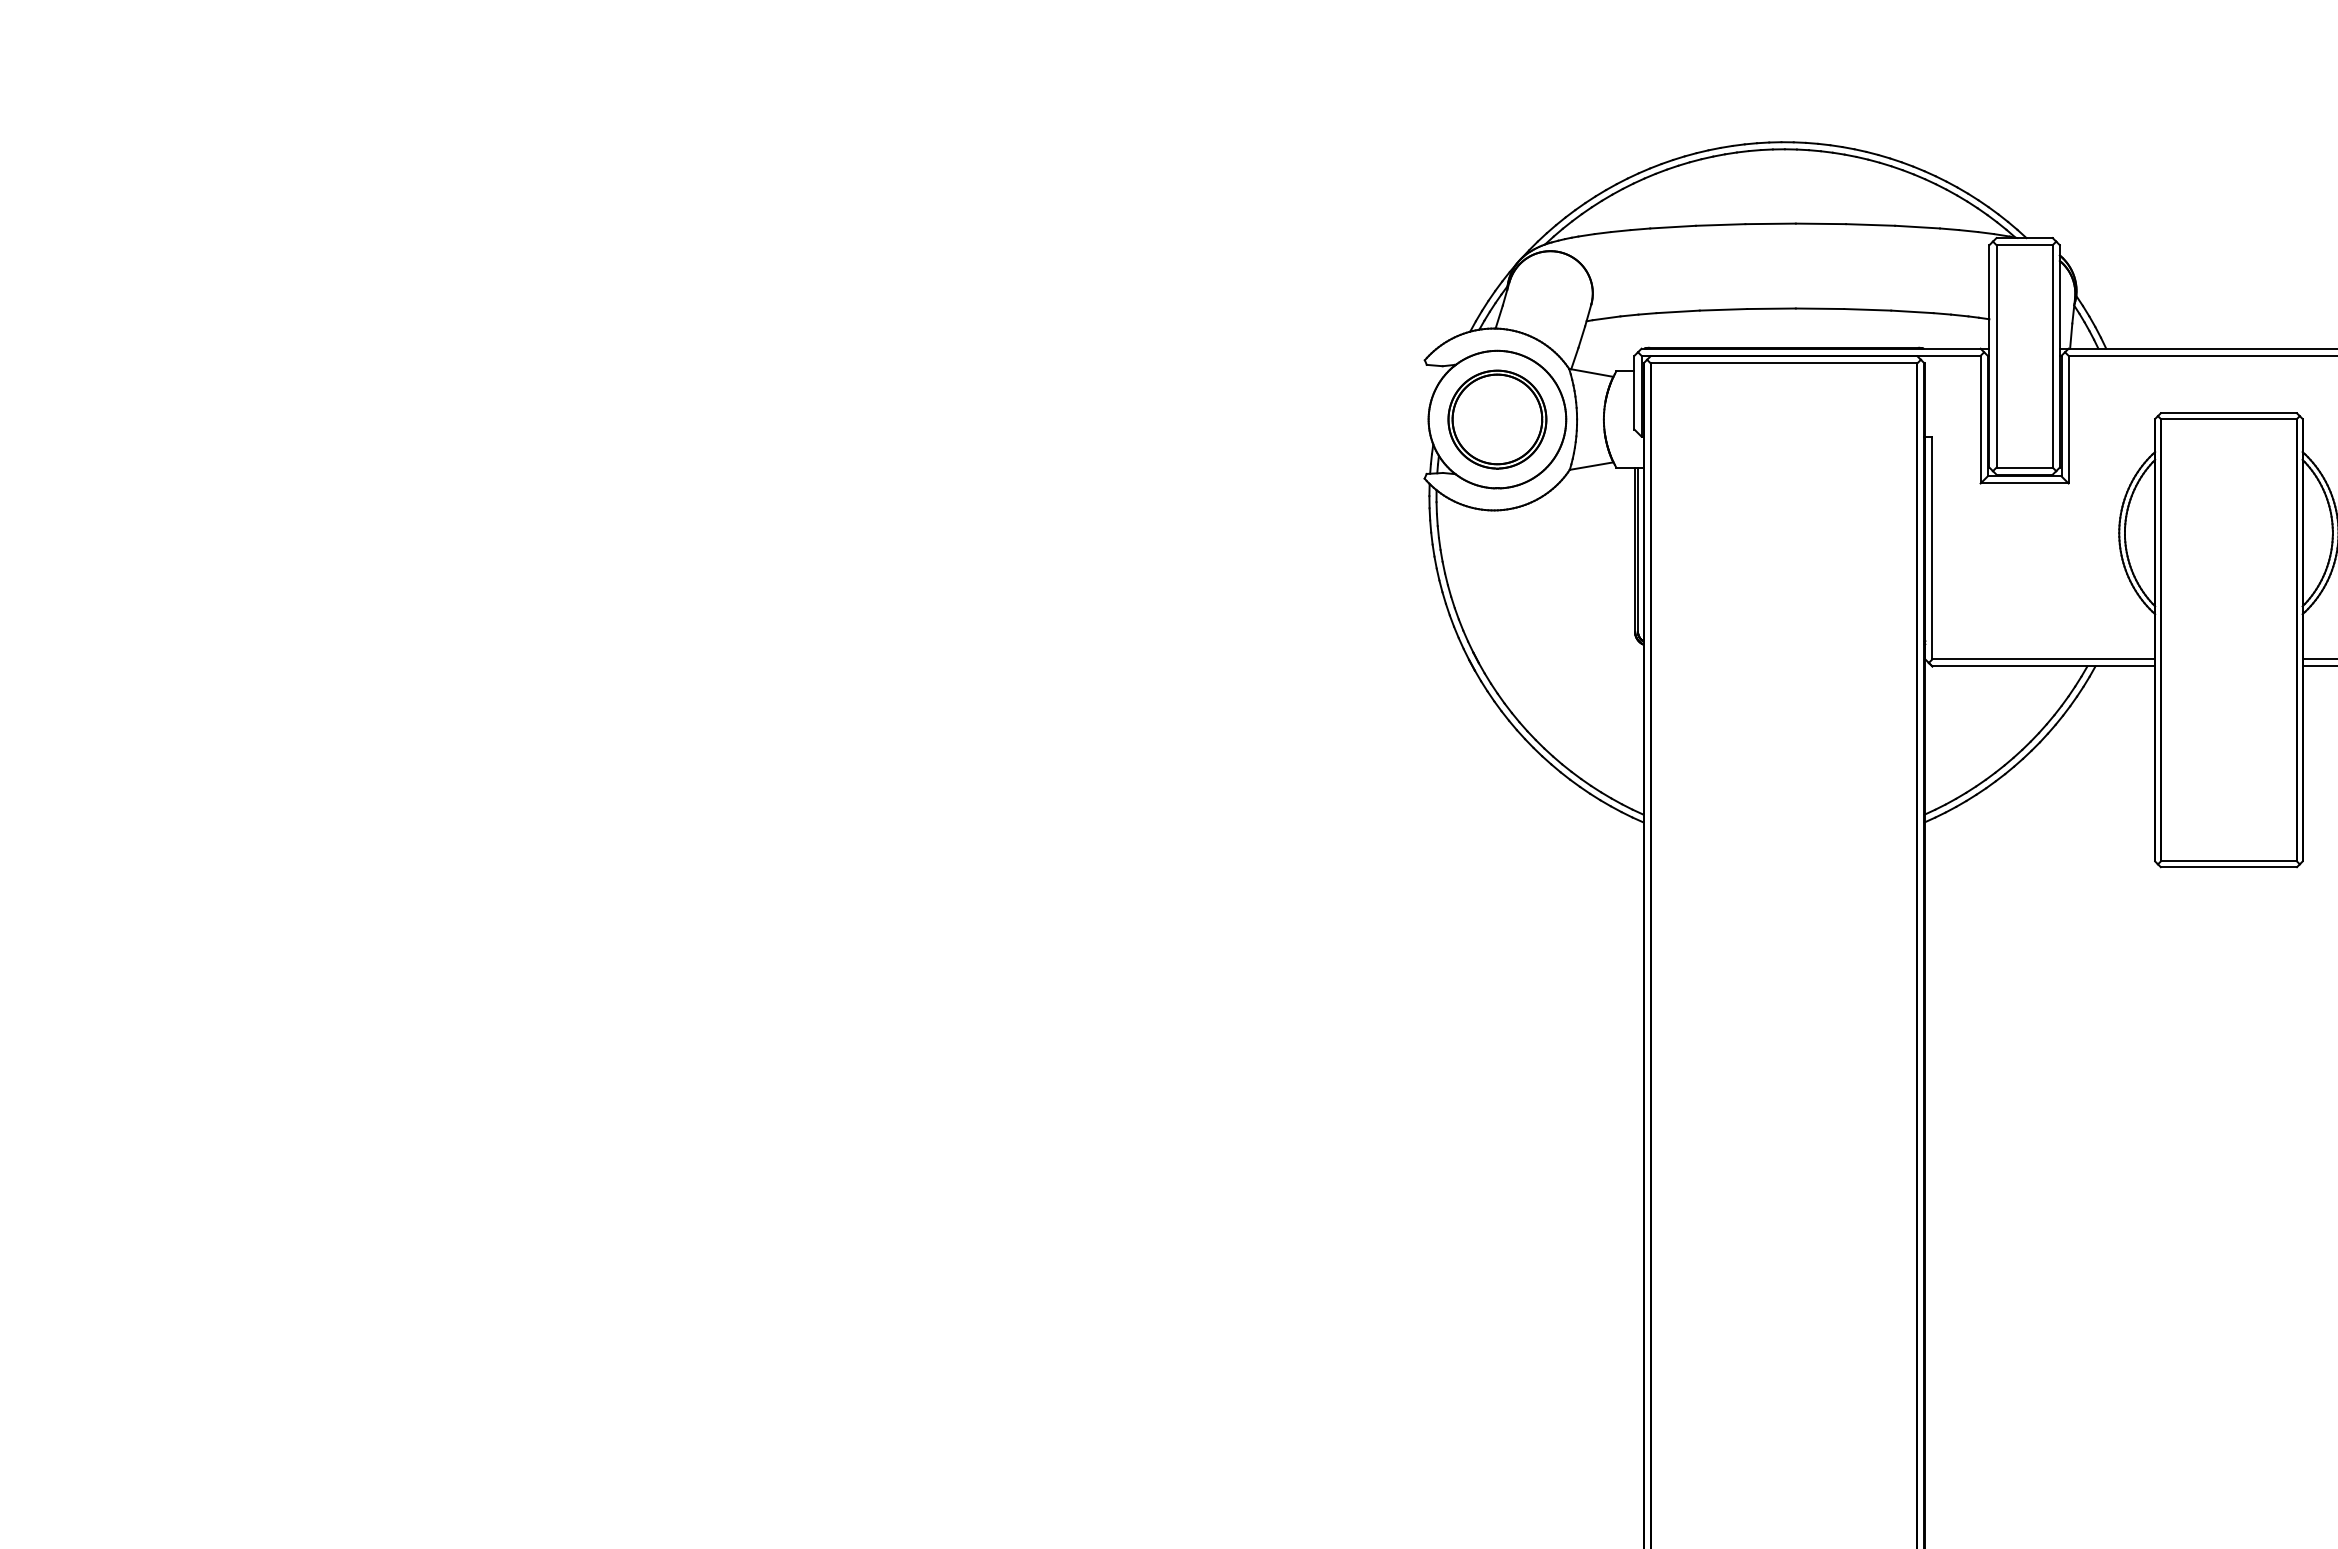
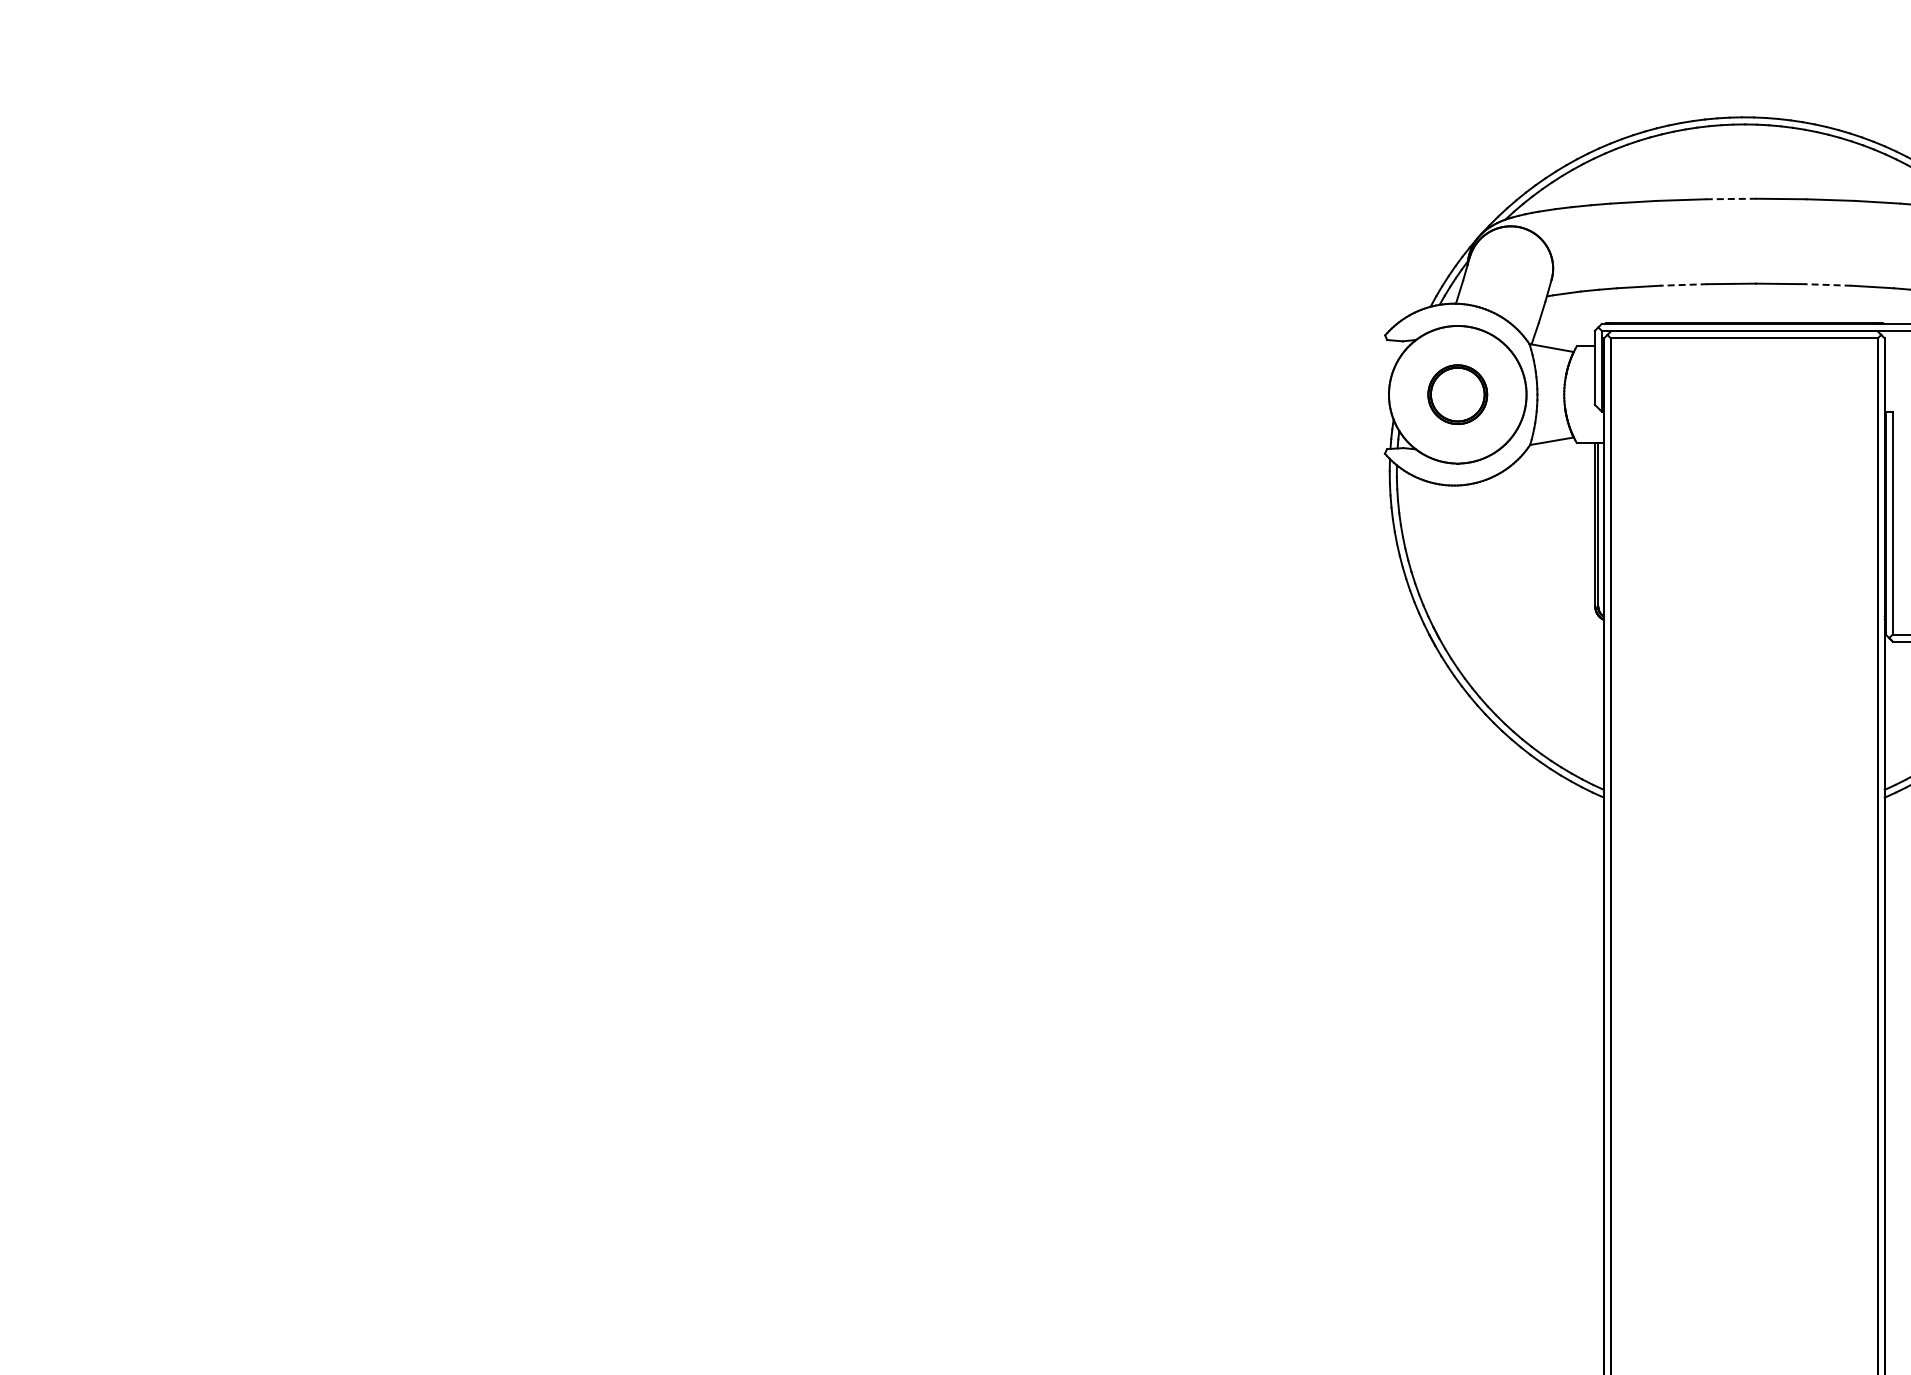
line: (1771, 223) -> (1731, 198), solid -> dashed
line: (1723, 309) -> (1683, 284), solid -> dashed
line: (1867, 309) -> (1827, 284), solid -> dashed
part: (1497, 419) -> (1457, 394), size x0.6

